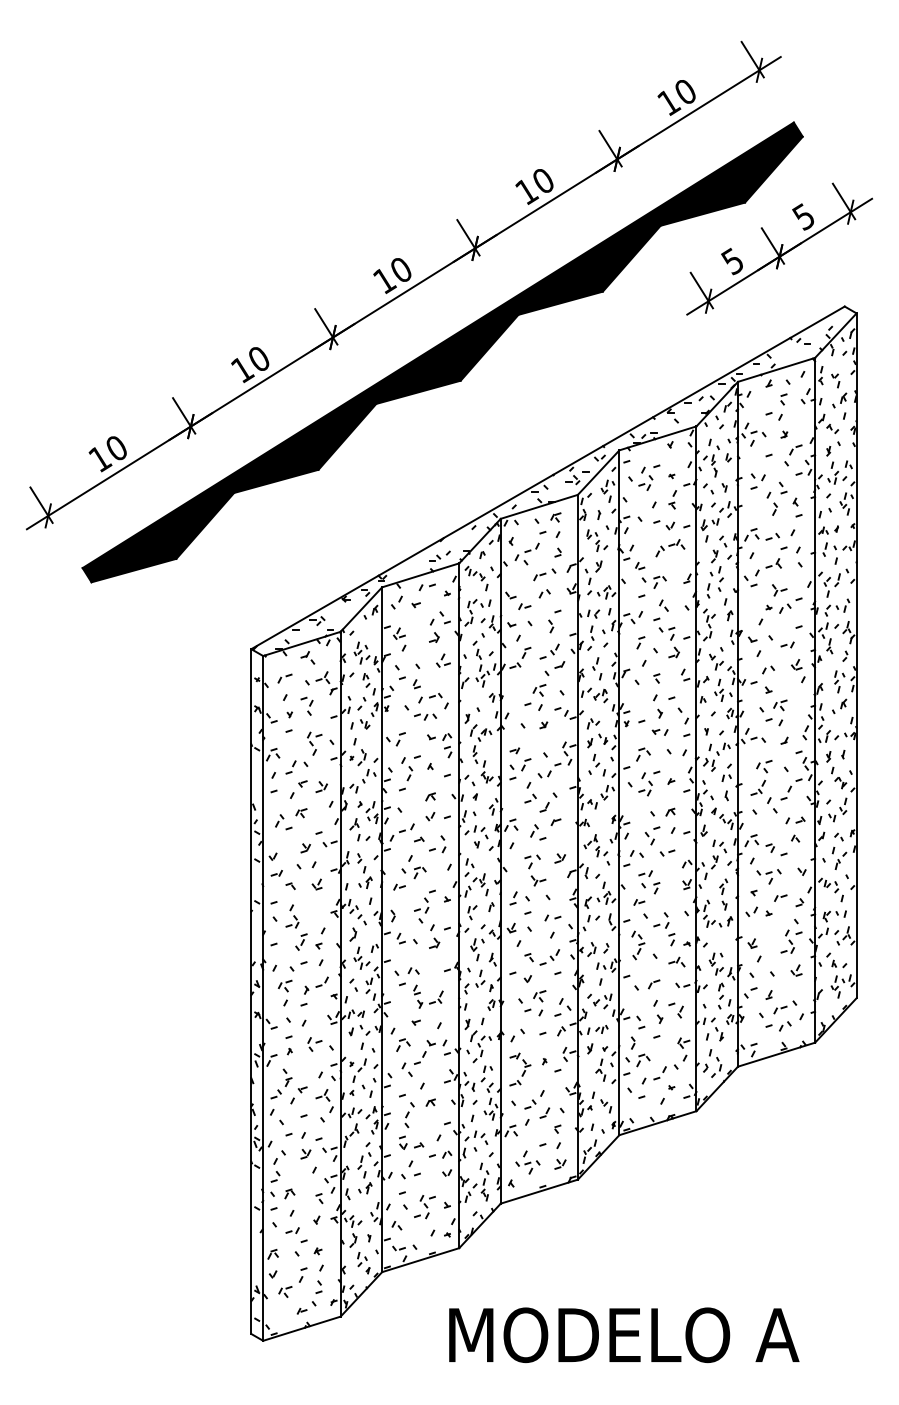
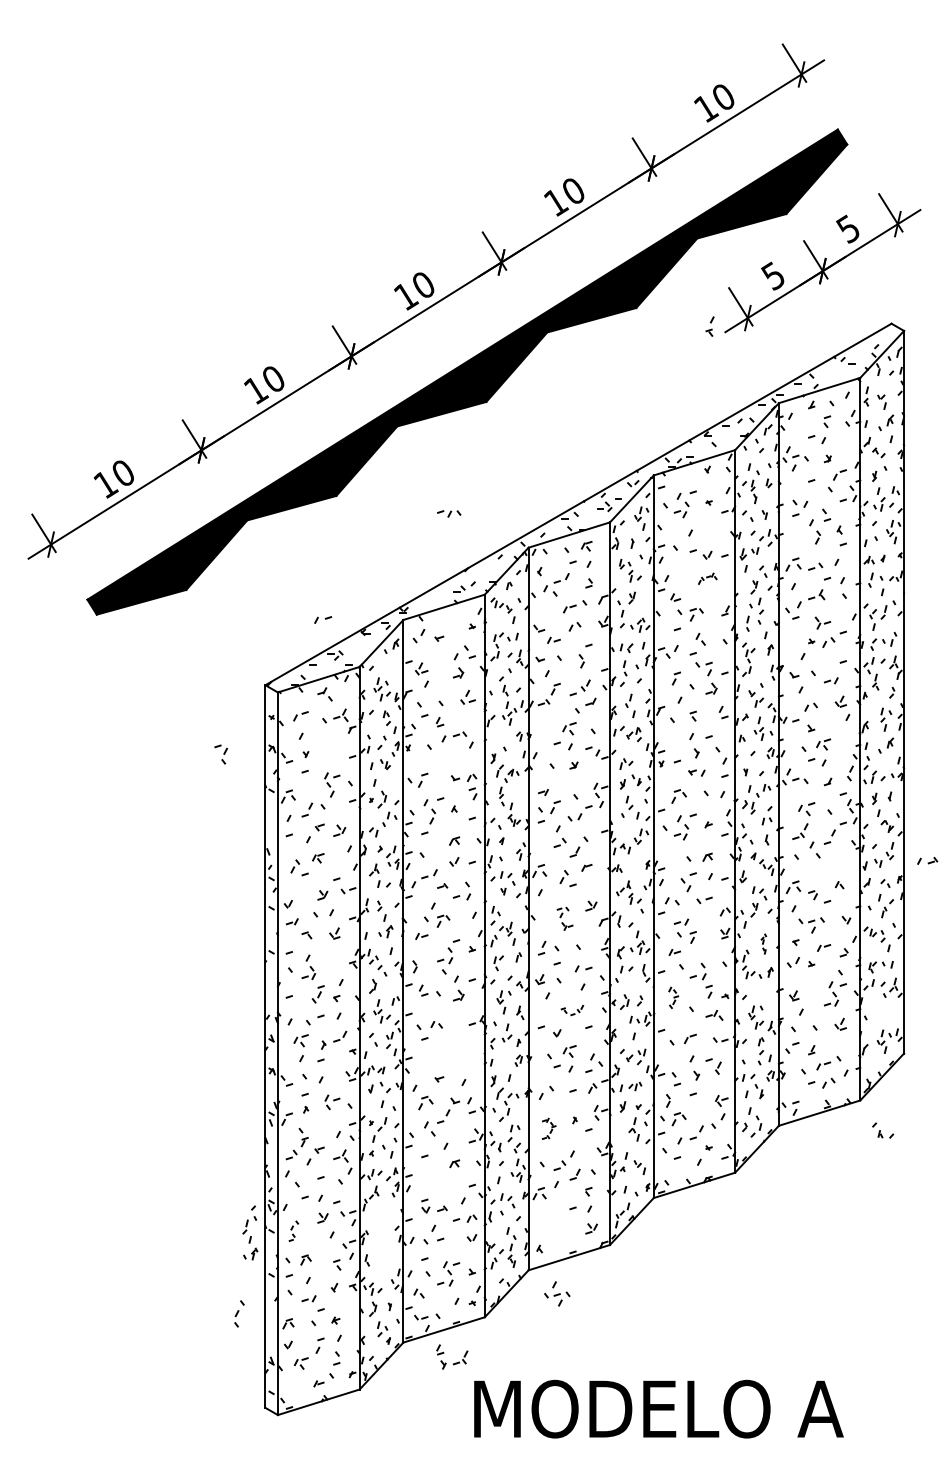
part: (672, 499) -> (709, 326), moved
part: (670, 548) -> (707, 578), size x0.6
part: (427, 586) -> (323, 619), moved
part: (306, 706) -> (220, 754), moved
part: (425, 716) -> (449, 513), moved
part: (795, 820) -> (927, 860), moved
part: (534, 870) -> (564, 918), size x0.7
part: (723, 893) -> (763, 943), size x0.6
part: (638, 945) -> (673, 997), size x0.7
part: (542, 957) -> (572, 1010), size x0.6
part: (837, 960) -> (883, 1130), moved
part: (431, 1001) -> (455, 1362), moved
part: (519, 1069) -> (548, 1128), size x0.6
part: (409, 1114) -> (239, 1313), moved
part: (528, 1162) -> (557, 1293), moved
part: (277, 1166) -> (293, 1231), size x0.6
part: (365, 1167) -> (250, 1232), moved

